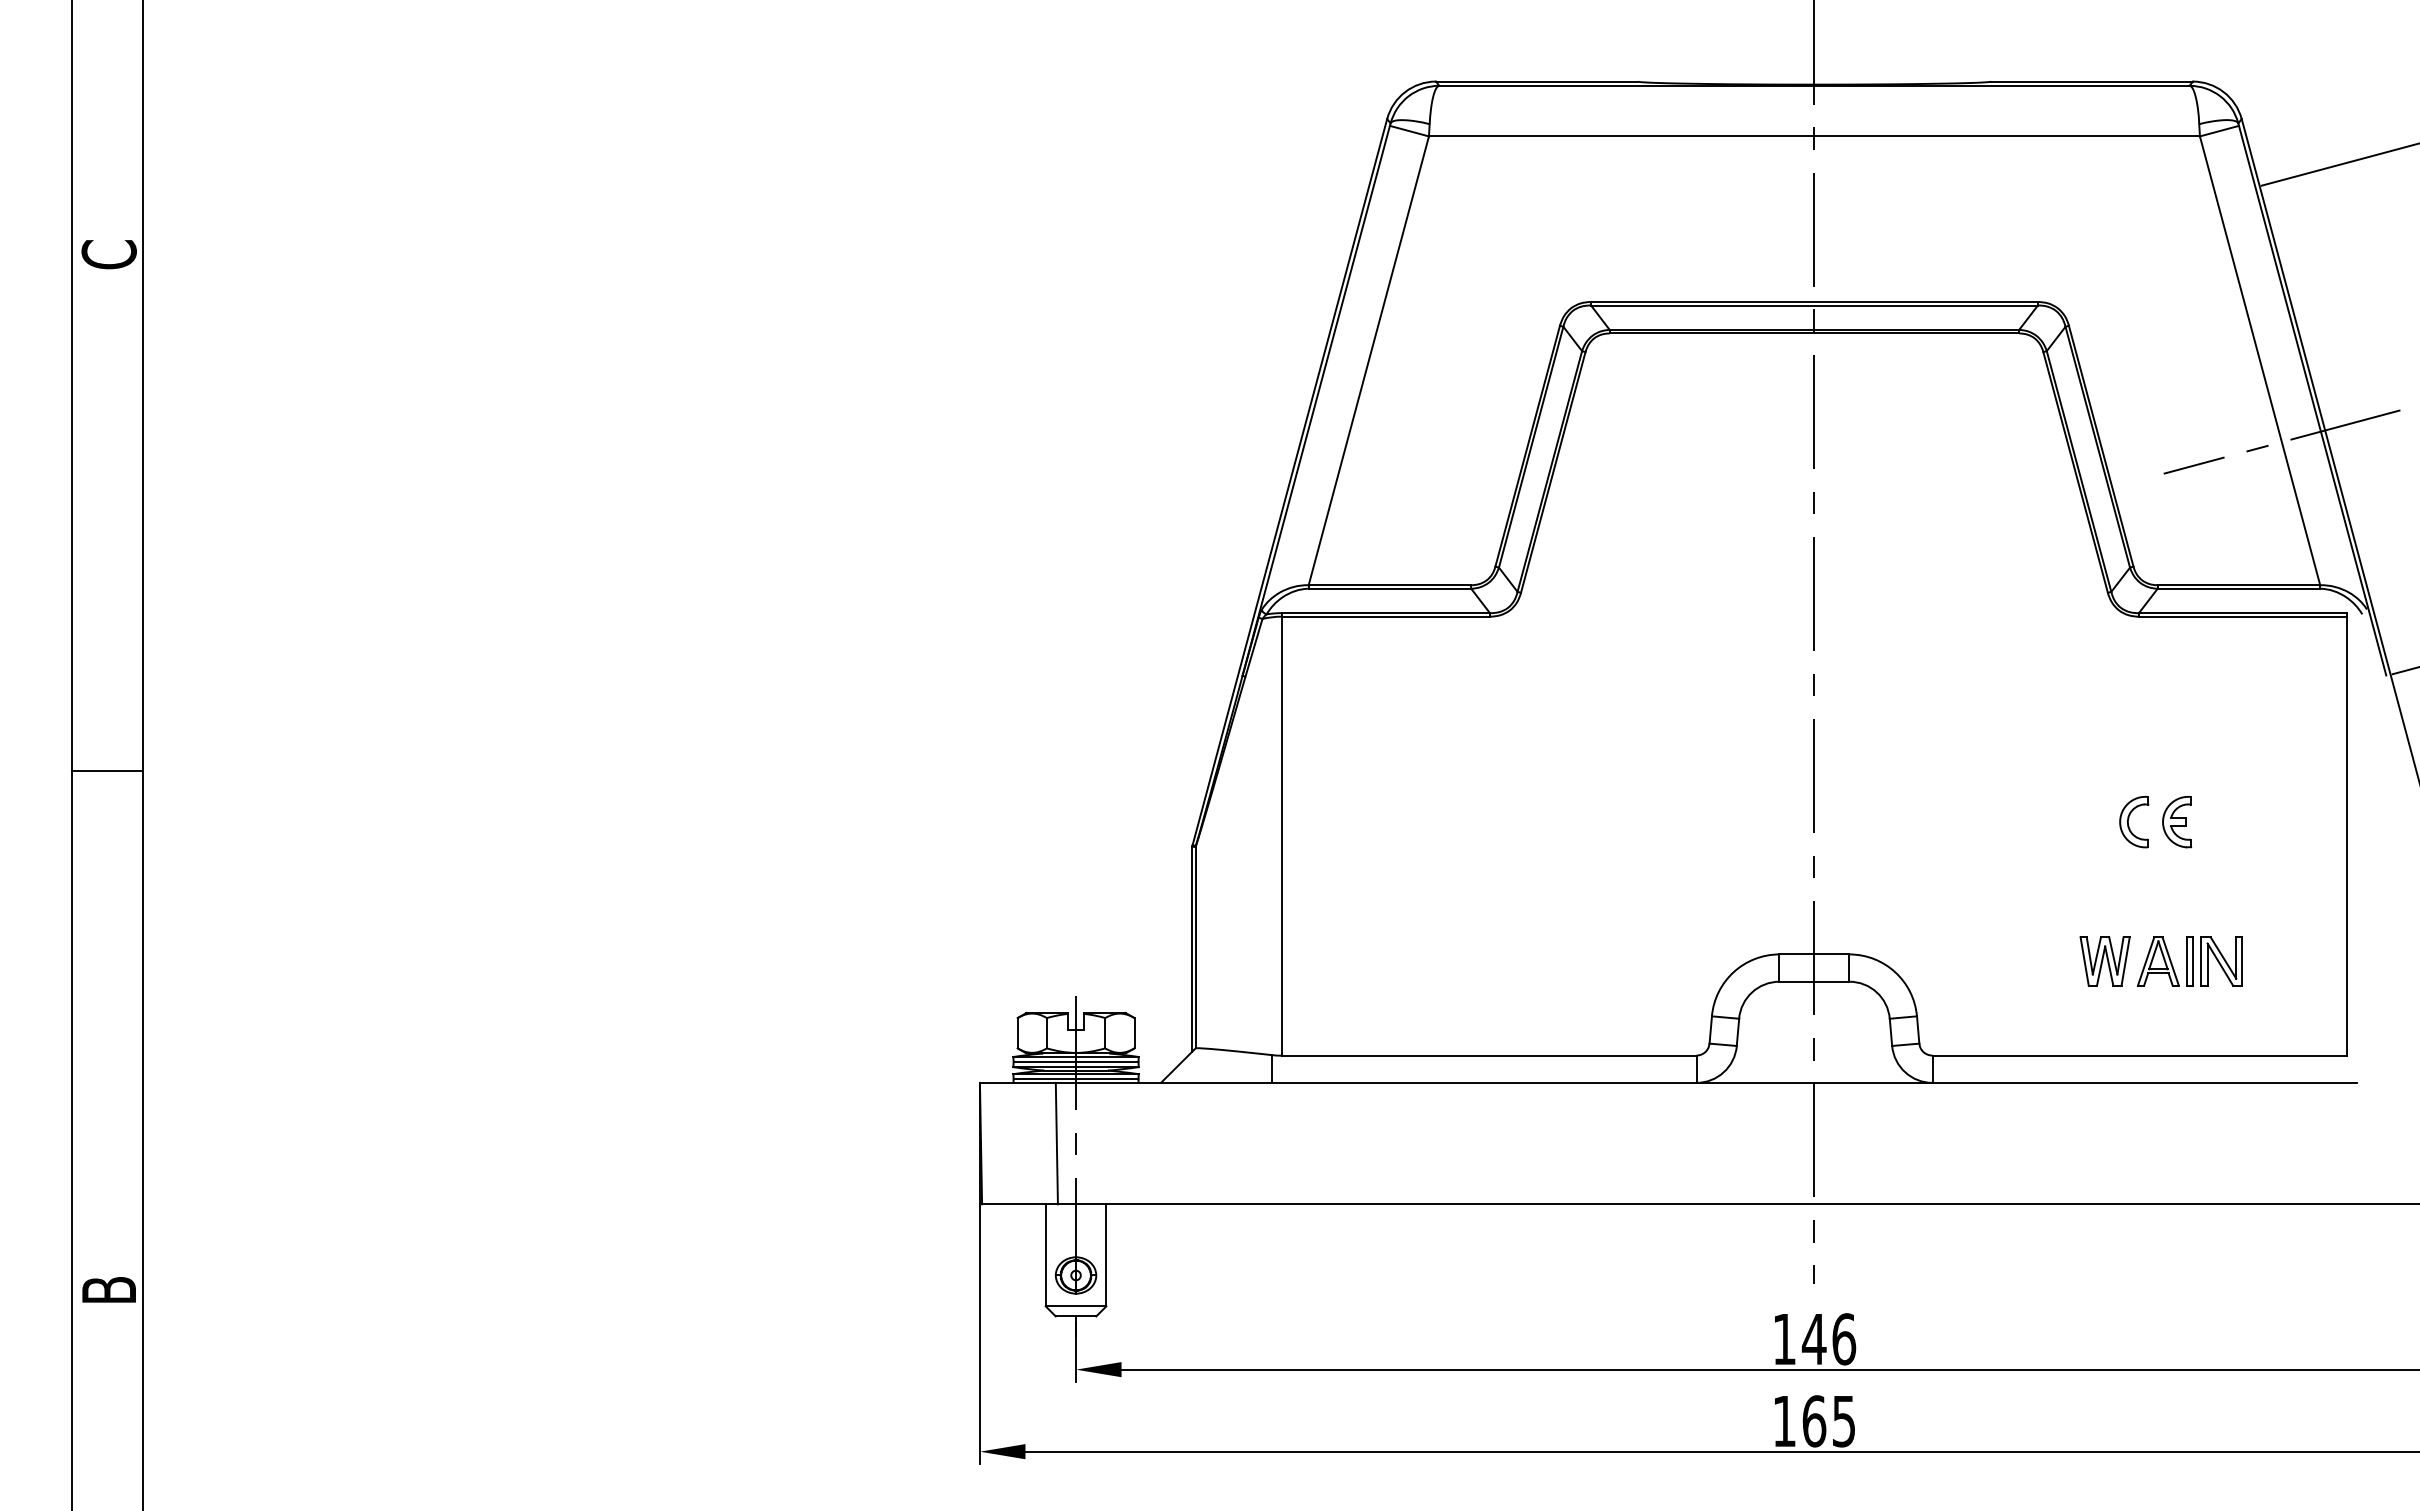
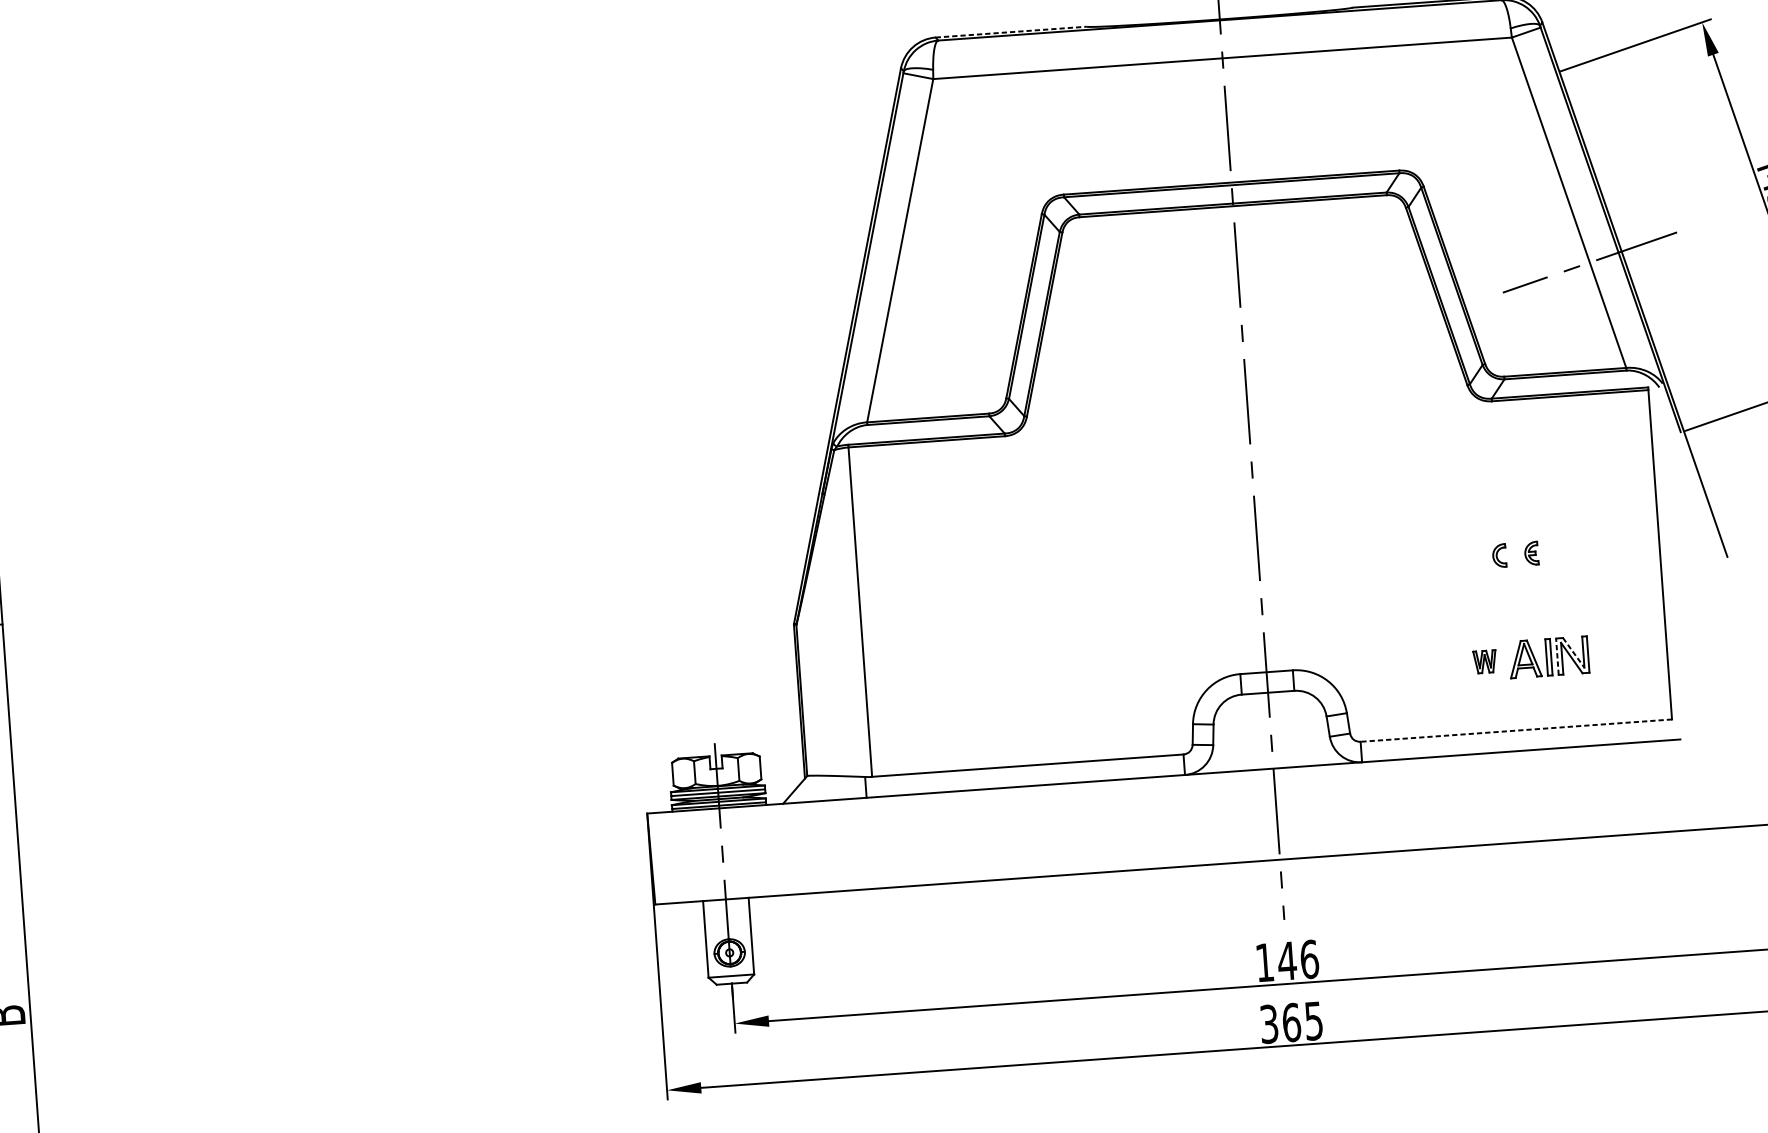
line: (1536, 81) -> (1011, 32), solid -> dashed
part: (2134, 822) -> (1499, 556), size x0.6
part: (2176, 822) -> (1531, 553), size x0.6
line: (2223, 958) -> (1573, 653), solid -> dashed
part: (2104, 961) -> (1484, 661), size x0.6
line: (2201, 961) -> (1557, 656), solid -> dashed
line: (2139, 1055) -> (1515, 730), solid -> dashed
line: (1056, 1143) -> (707, 854), removed
text: (1784, 1421) -> (1269, 1024), 165 -> 365

